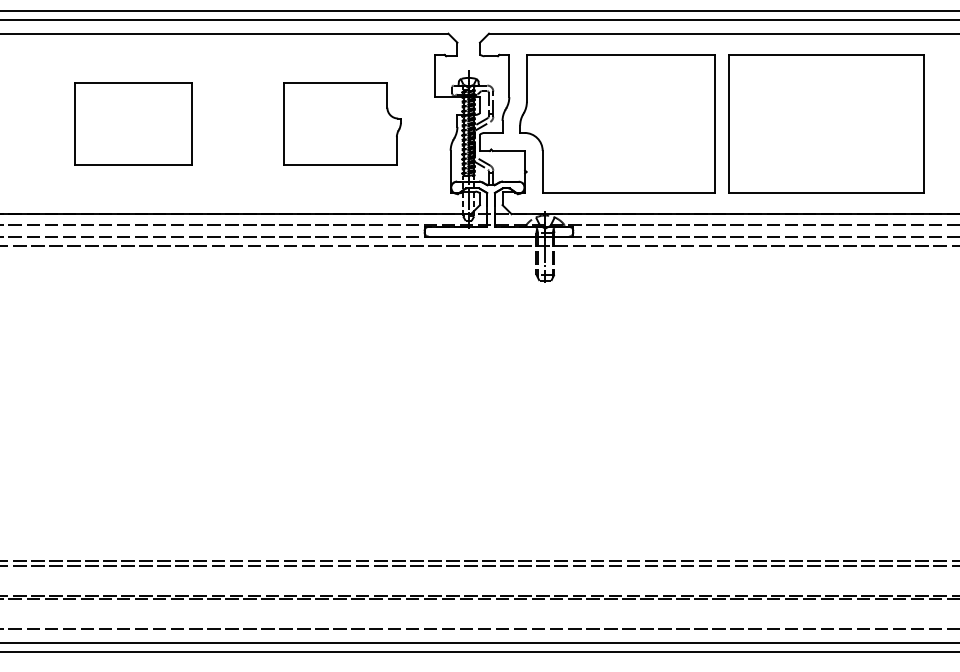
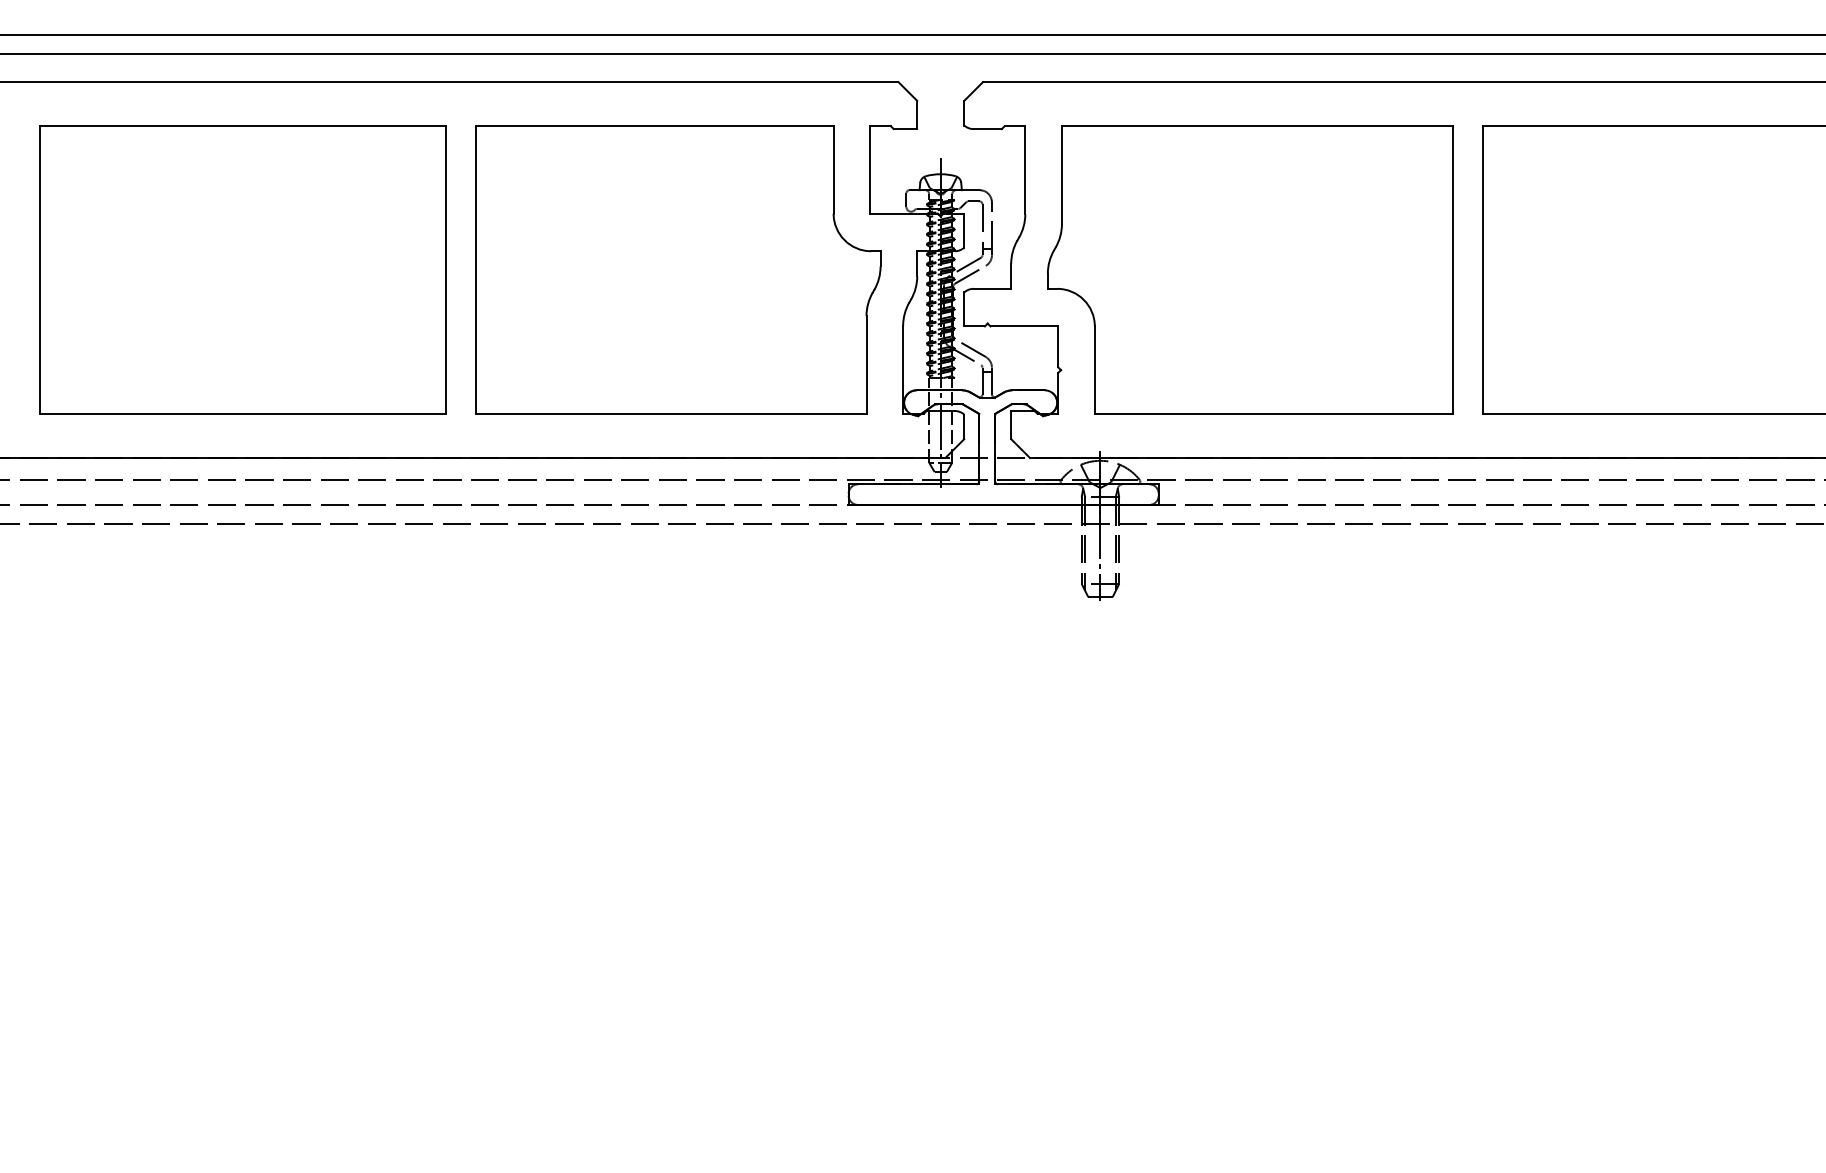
part: (133, 123) -> (242, 269), size x1.67
part: (342, 123) -> (677, 269), size x1.67

